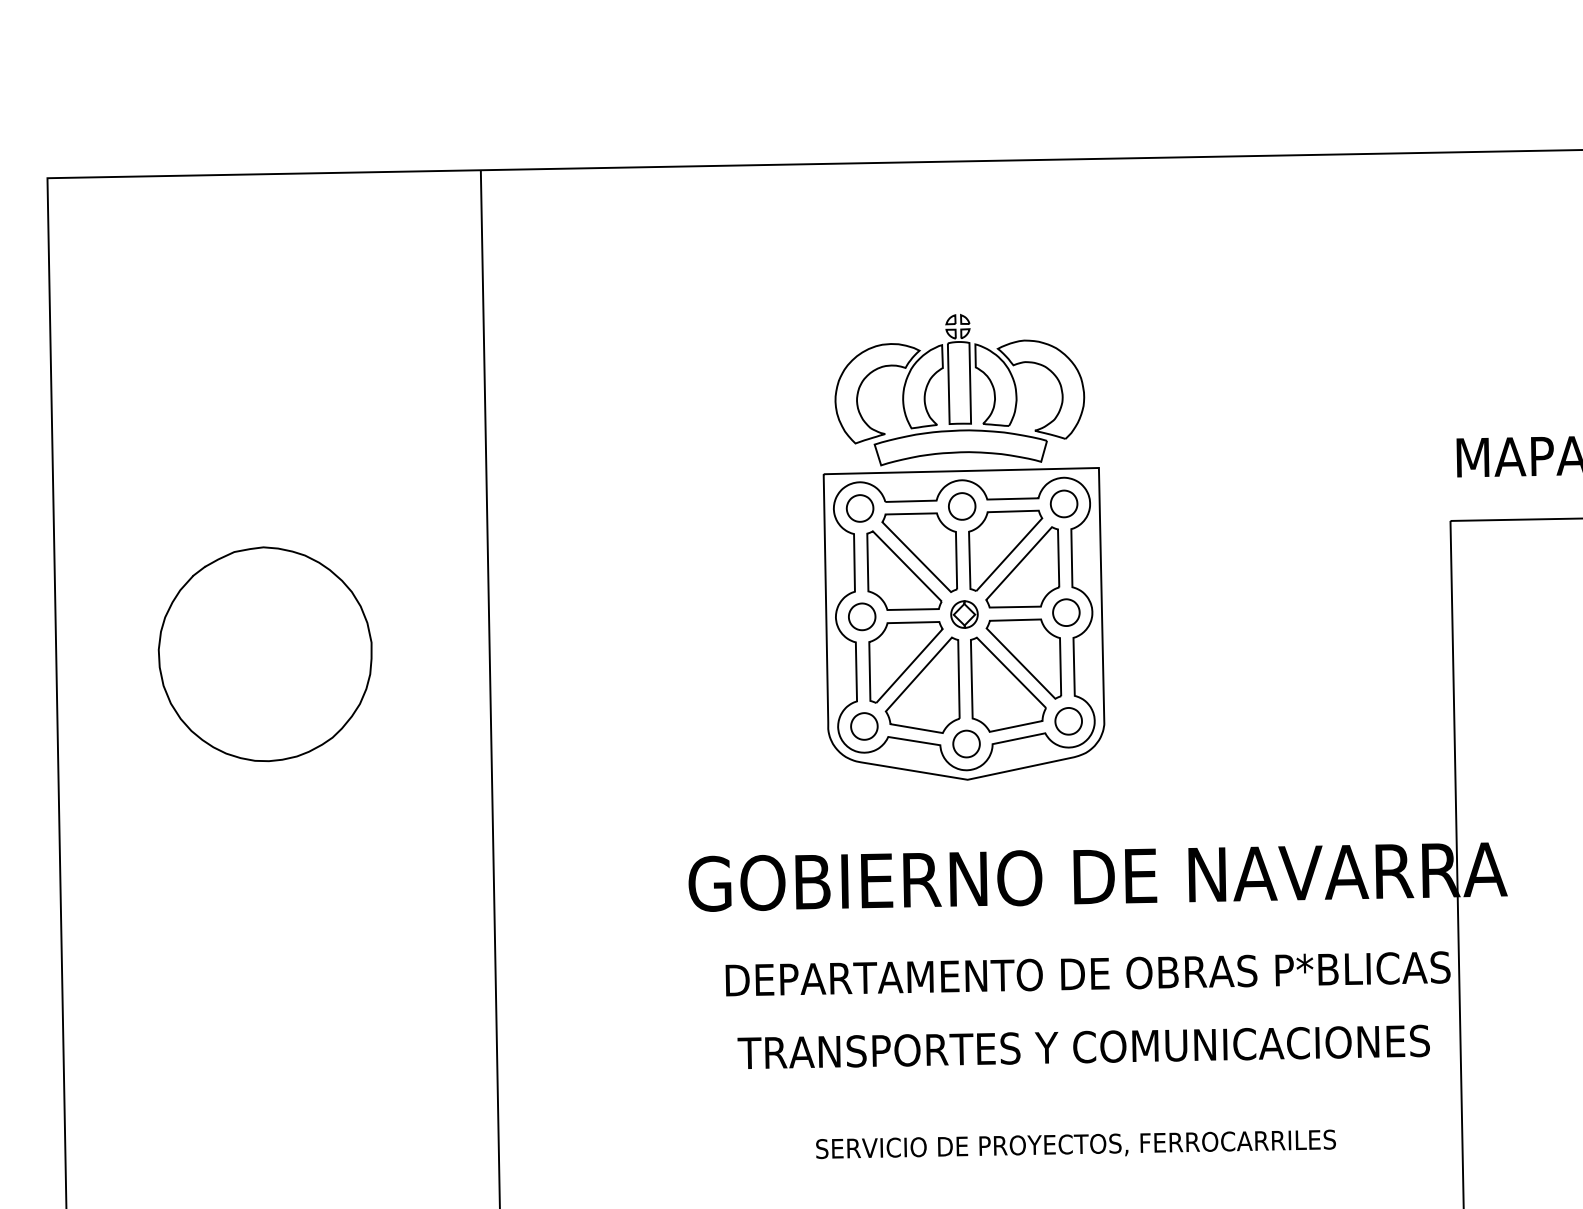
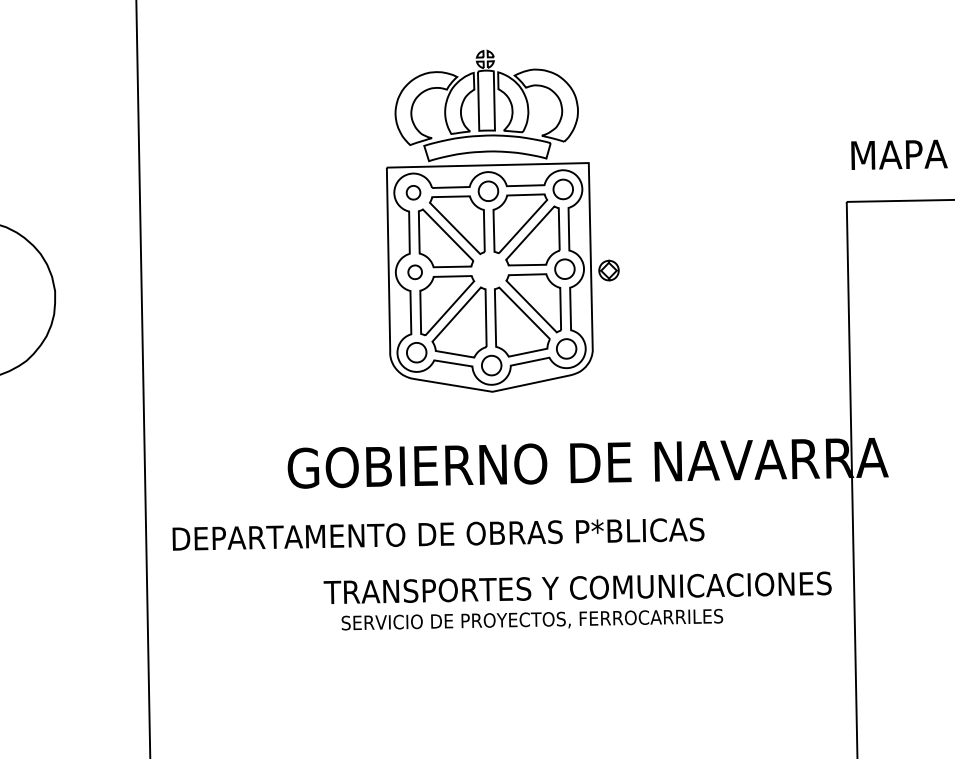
part: (859, 508) -> (413, 192), size x0.7
part: (964, 614) -> (609, 270), moved
part: (862, 616) -> (415, 272), size x0.7
text: (1087, 973) -> (438, 533), moved
text: (1075, 1144) -> (531, 619), moved

